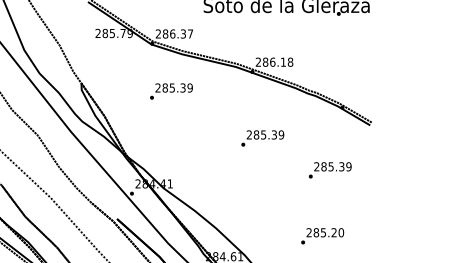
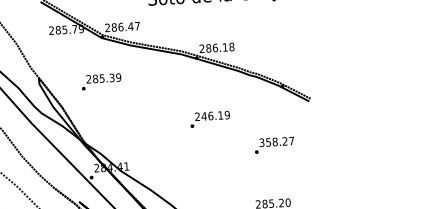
text: (183, 33) -> (130, 26), 286.37 -> 286.47
text: (171, 91) -> (101, 81), moved
text: (264, 134) -> (211, 115), 285.39 -> 246.19
text: (332, 166) -> (276, 141), 285.39 -> 358.27

